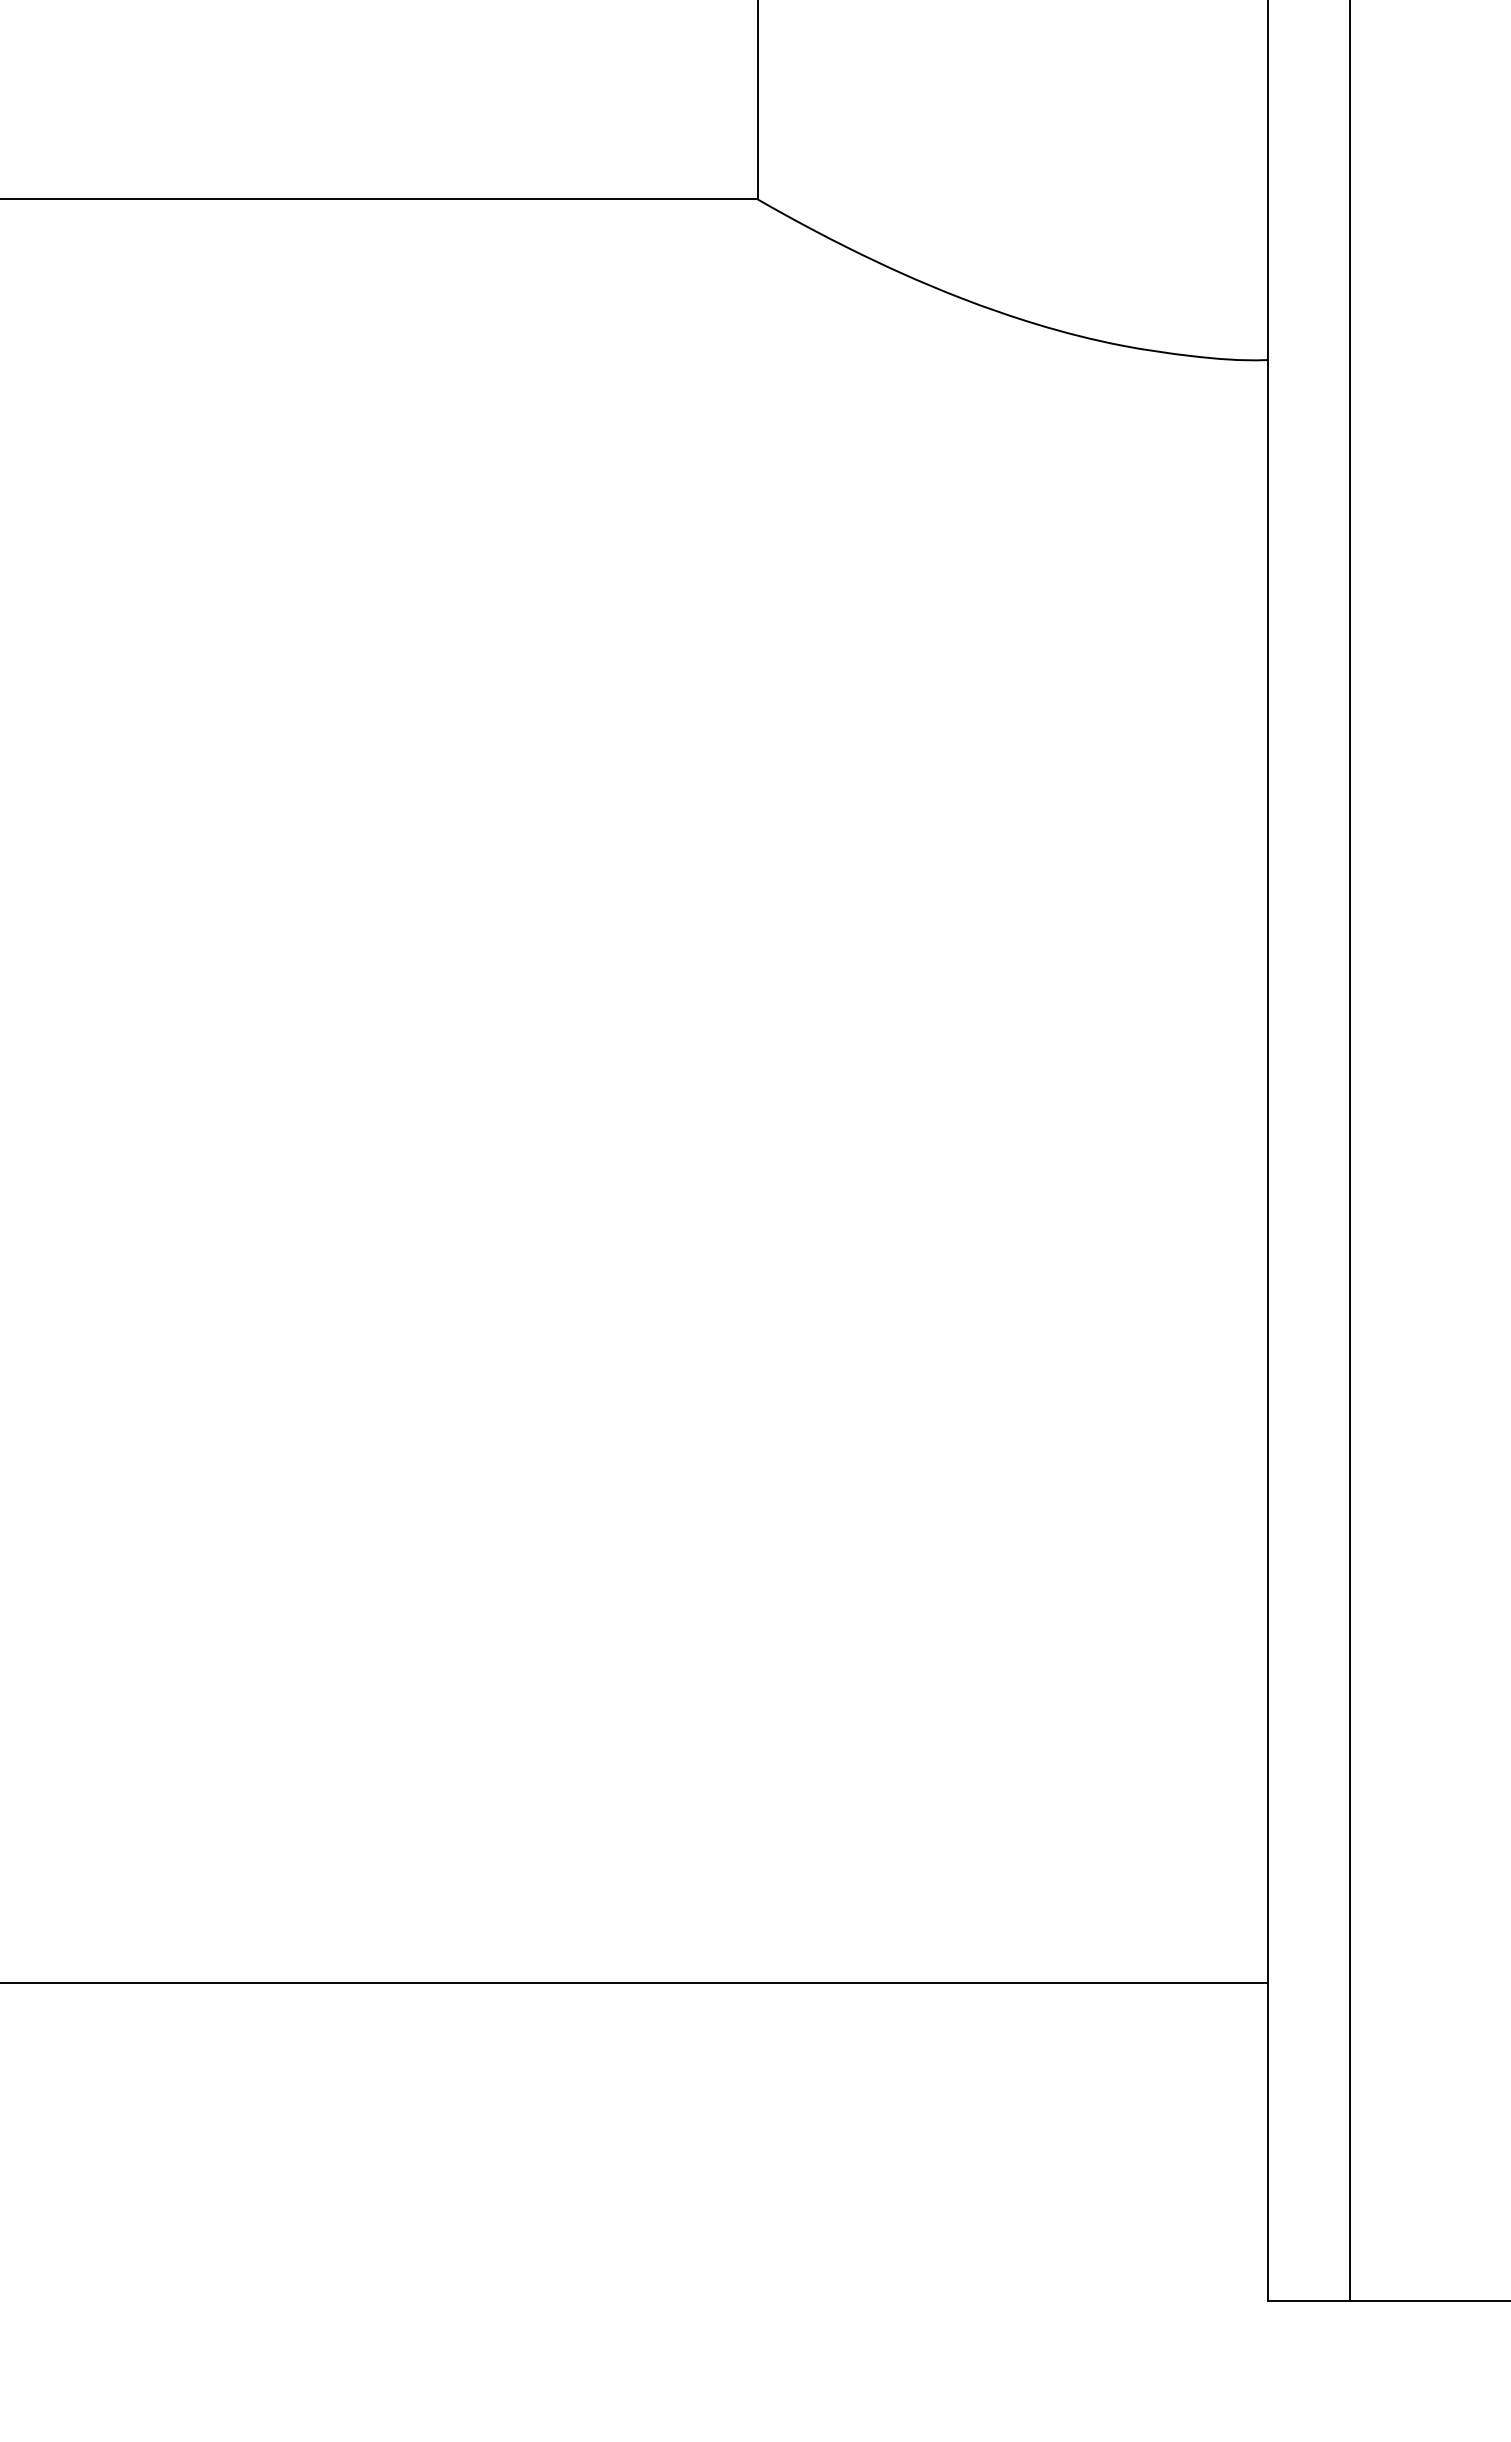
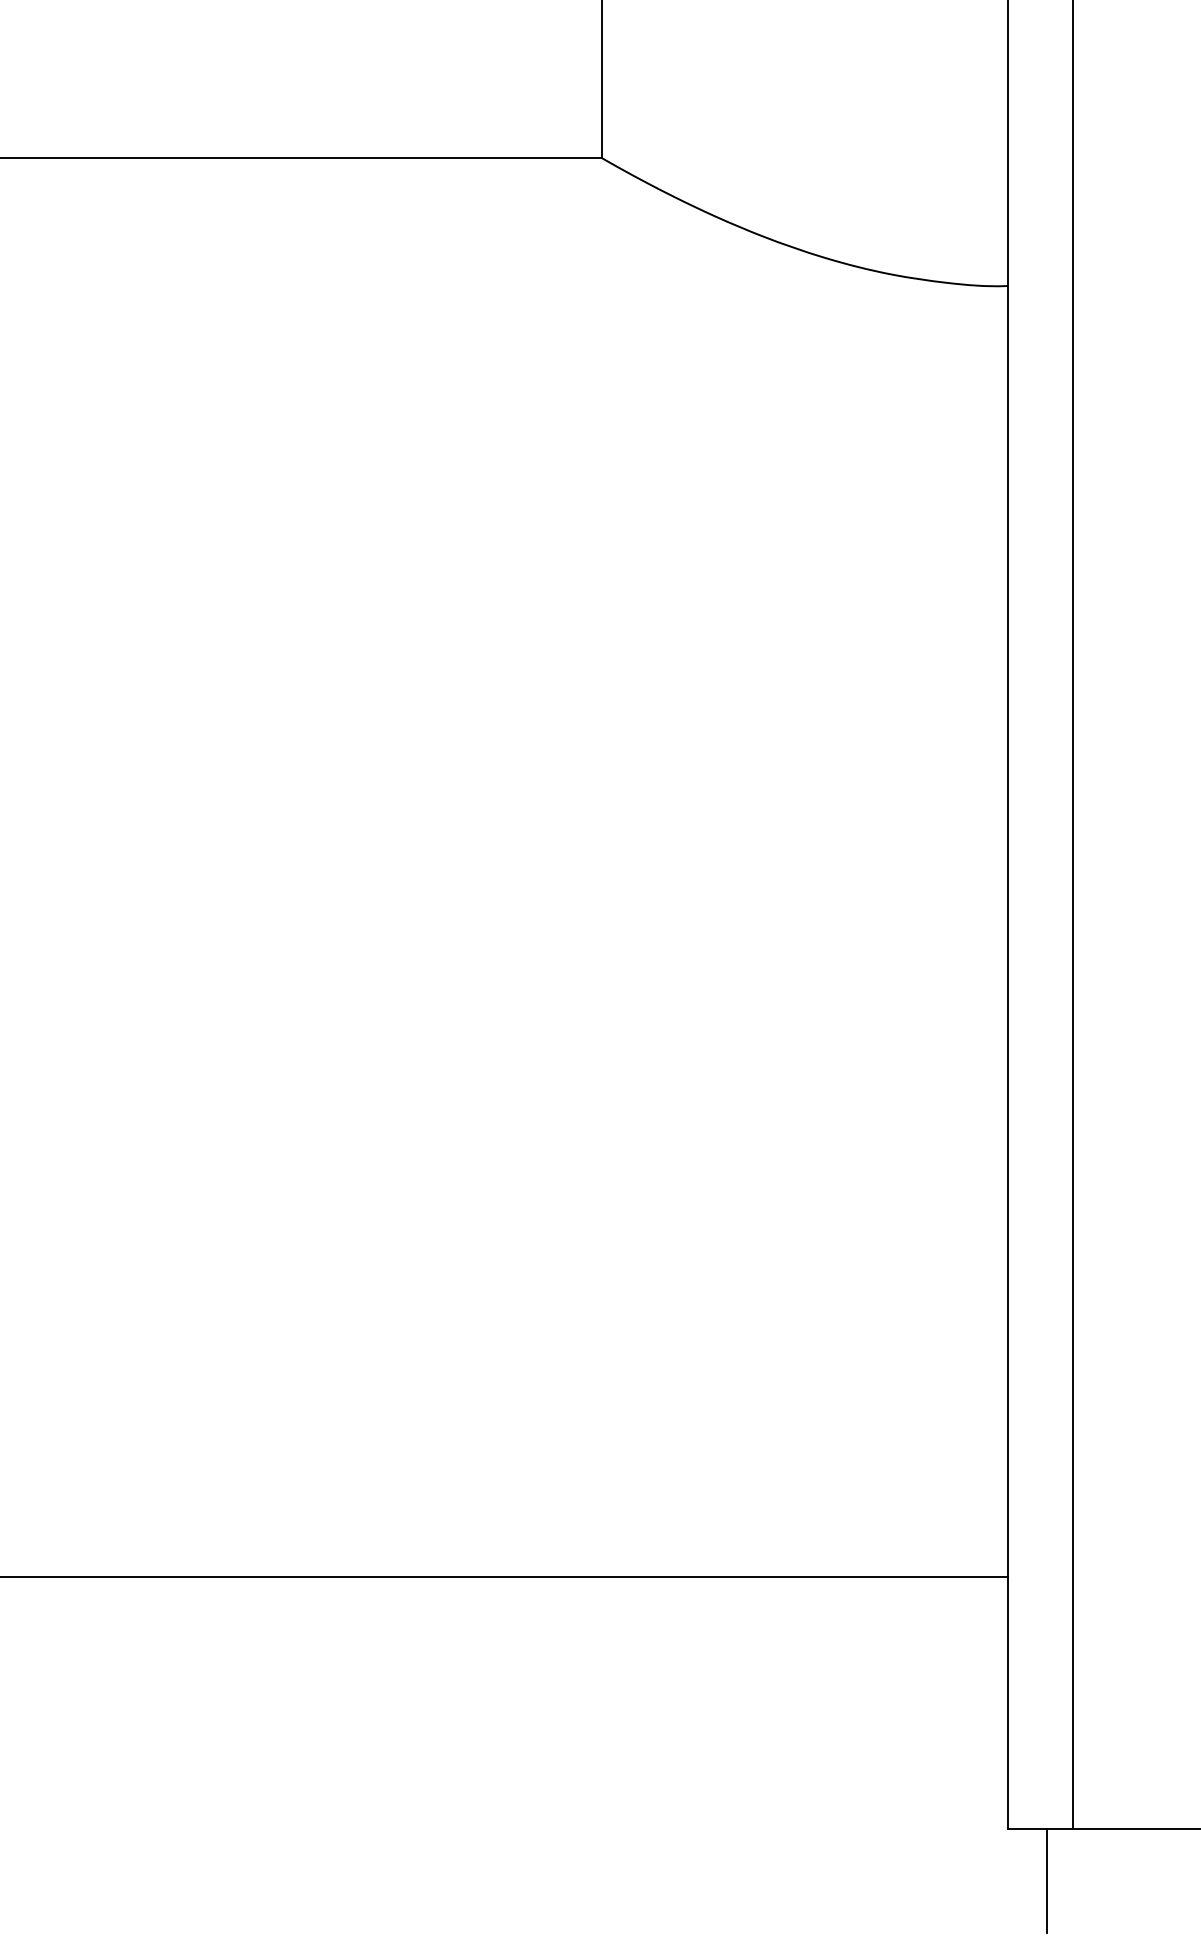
line: (1317, 2366) -> (1047, 1881), added

